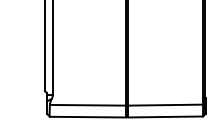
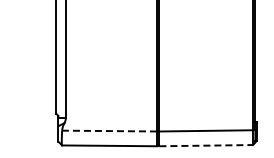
line: (87, 105) -> (109, 131), solid -> dashed
line: (165, 116) -> (206, 145), solid -> dashed

